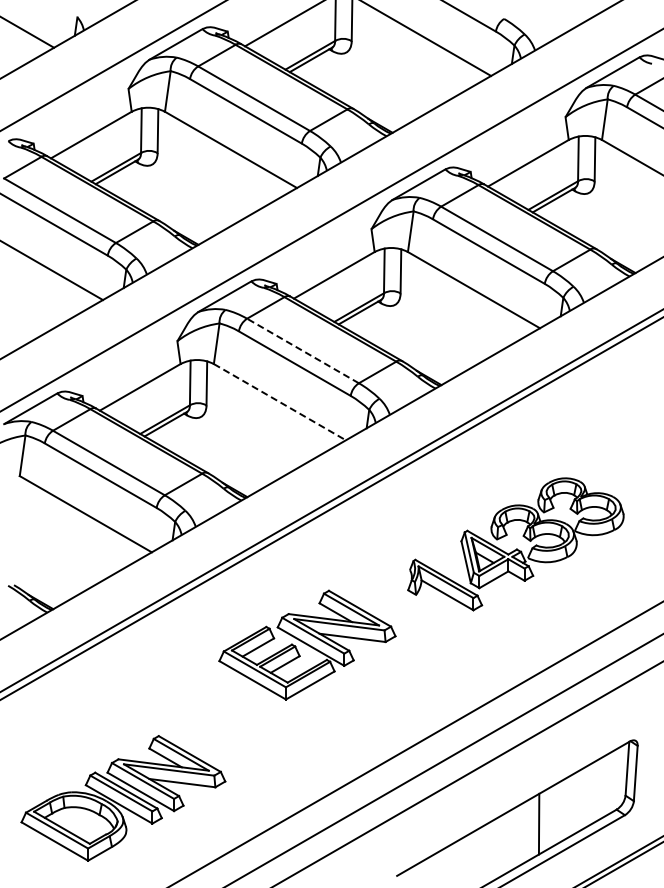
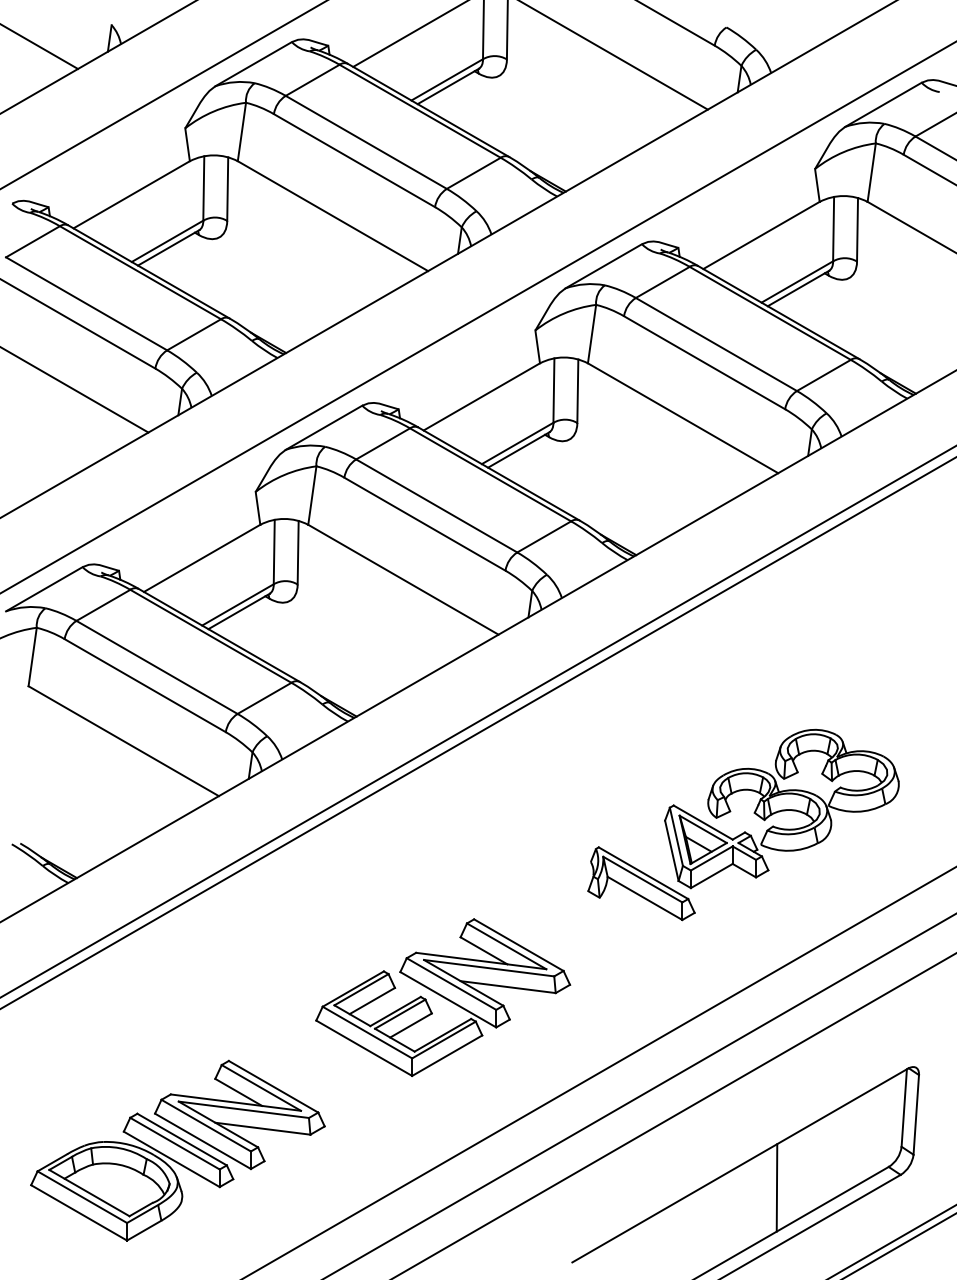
line: (303, 350) -> (437, 505), dashed -> solid
line: (280, 402) -> (404, 580), dashed -> solid
part: (515, 544) -> (742, 825), moved
part: (307, 644) -> (443, 996), moved

